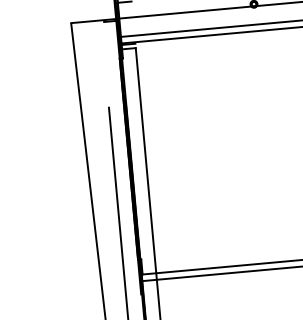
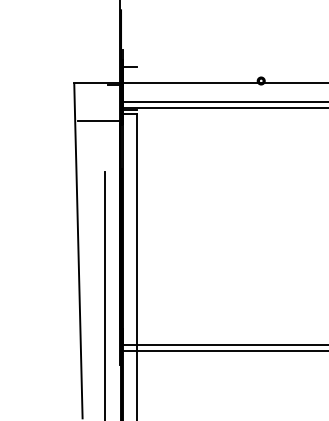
line: (100, 58) -> (100, 121), added

